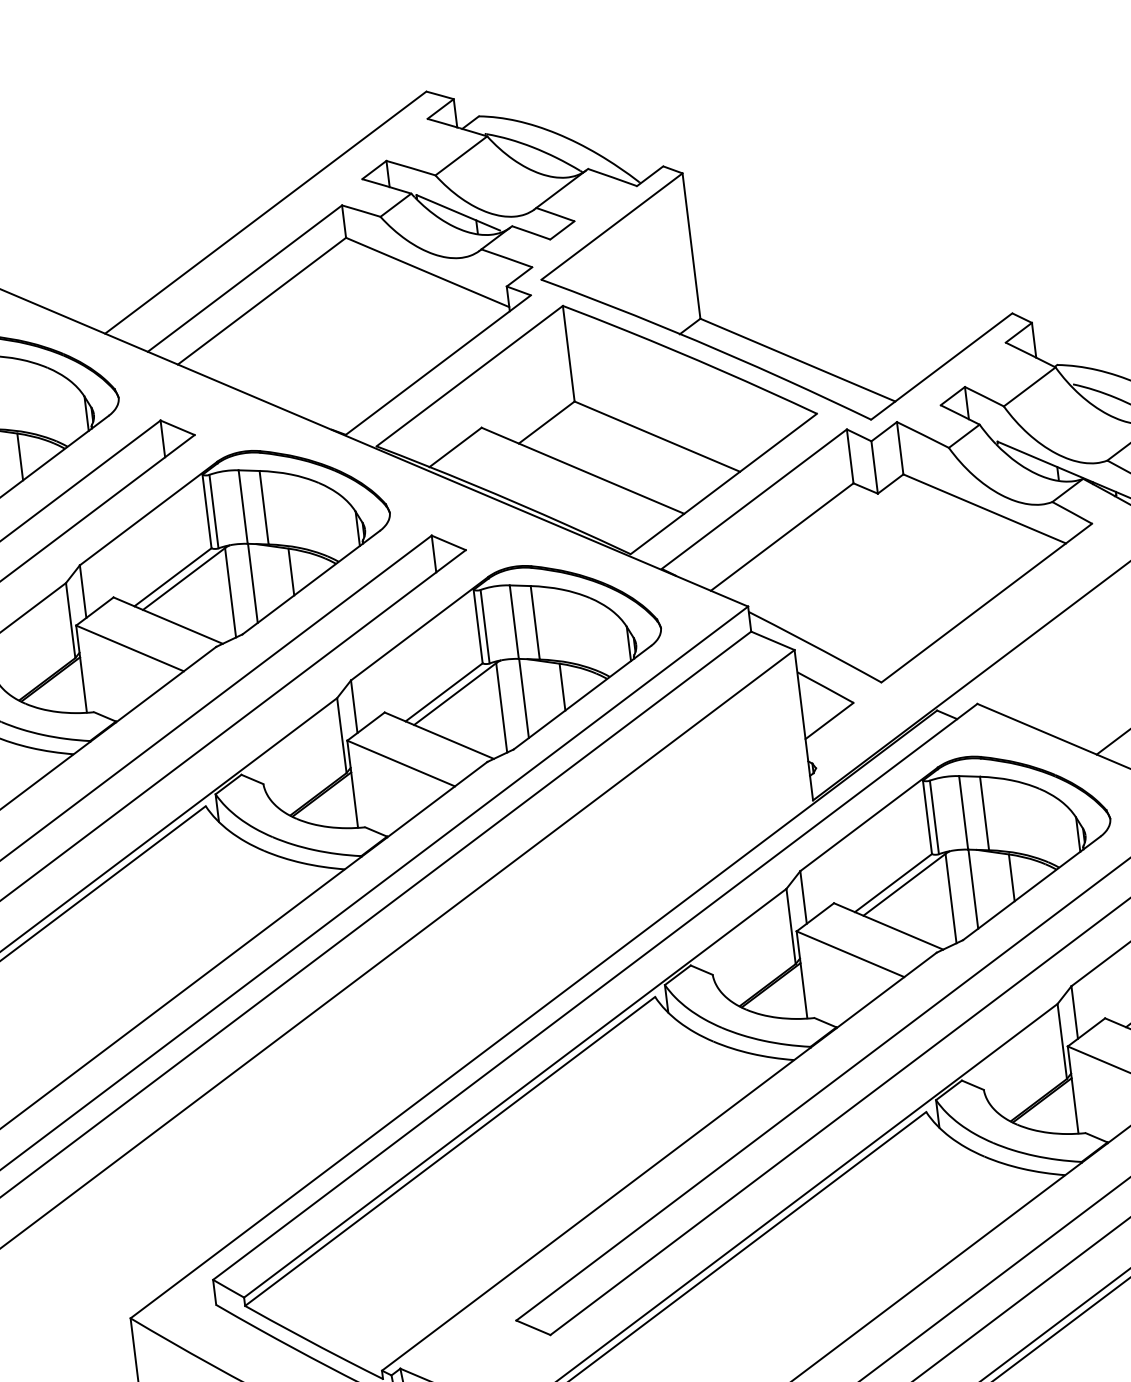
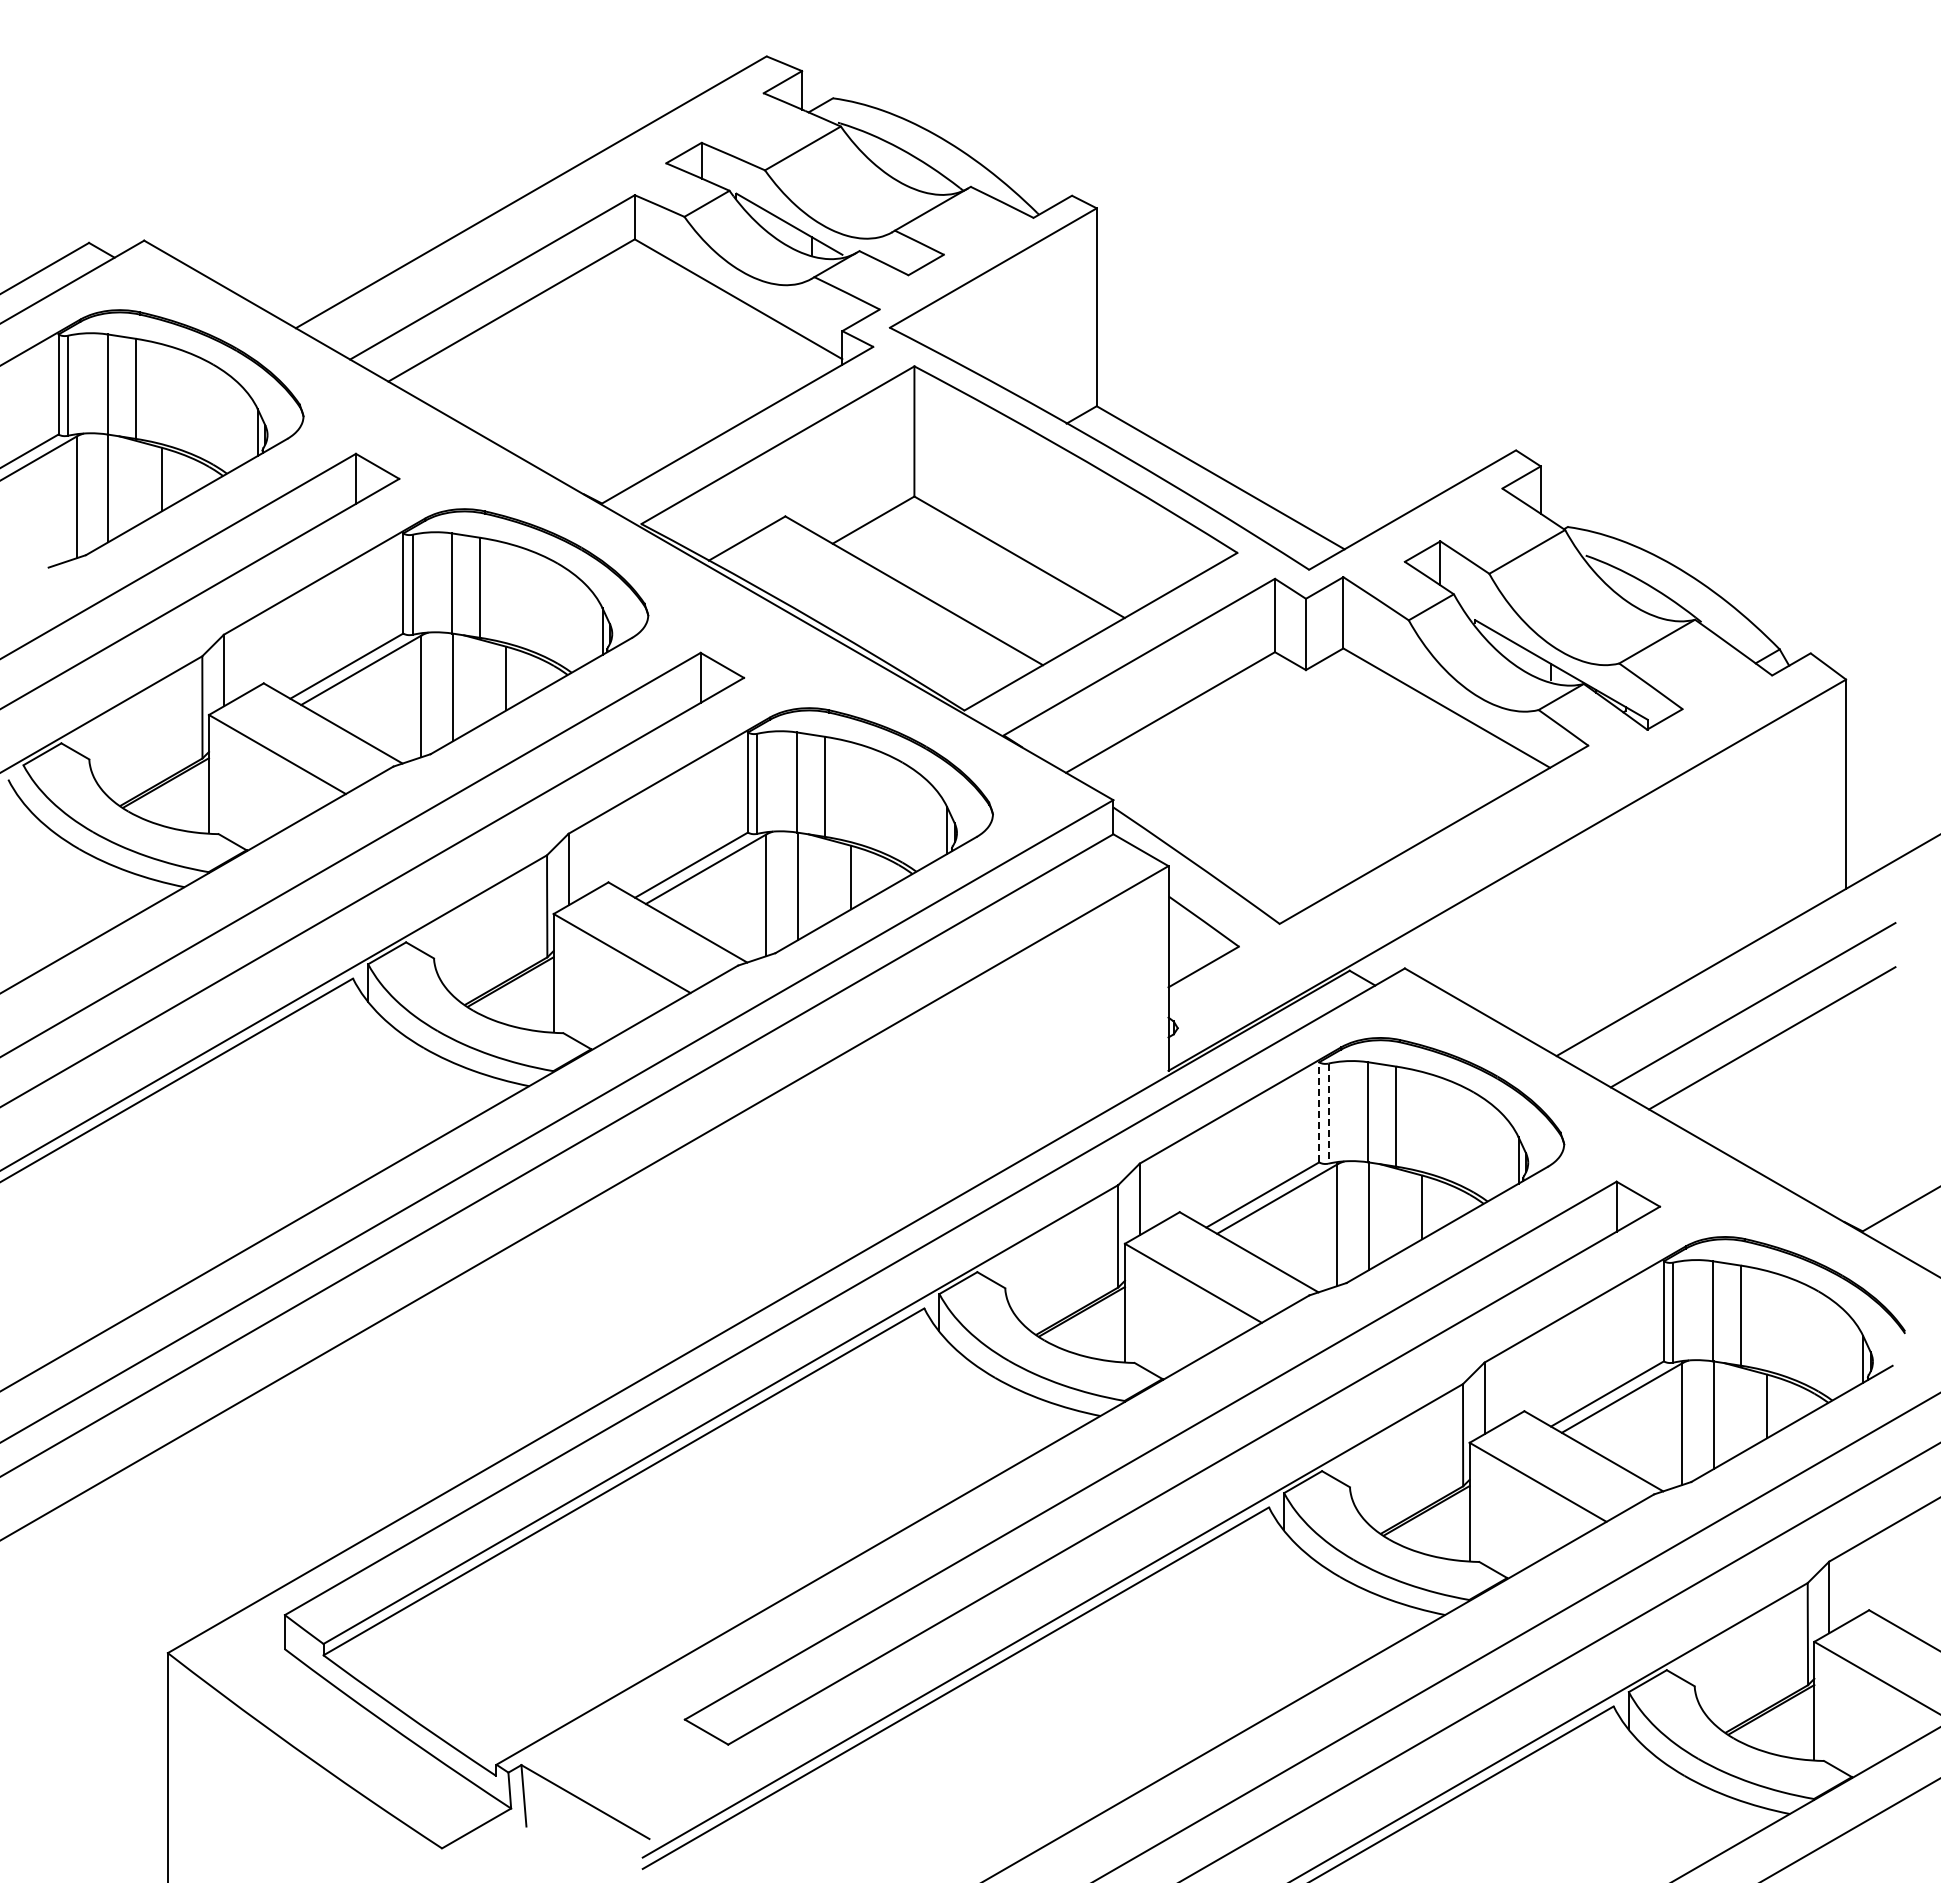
line: (927, 816) -> (1319, 1111), solid -> dashed
line: (934, 818) -> (1328, 1114), solid -> dashed

